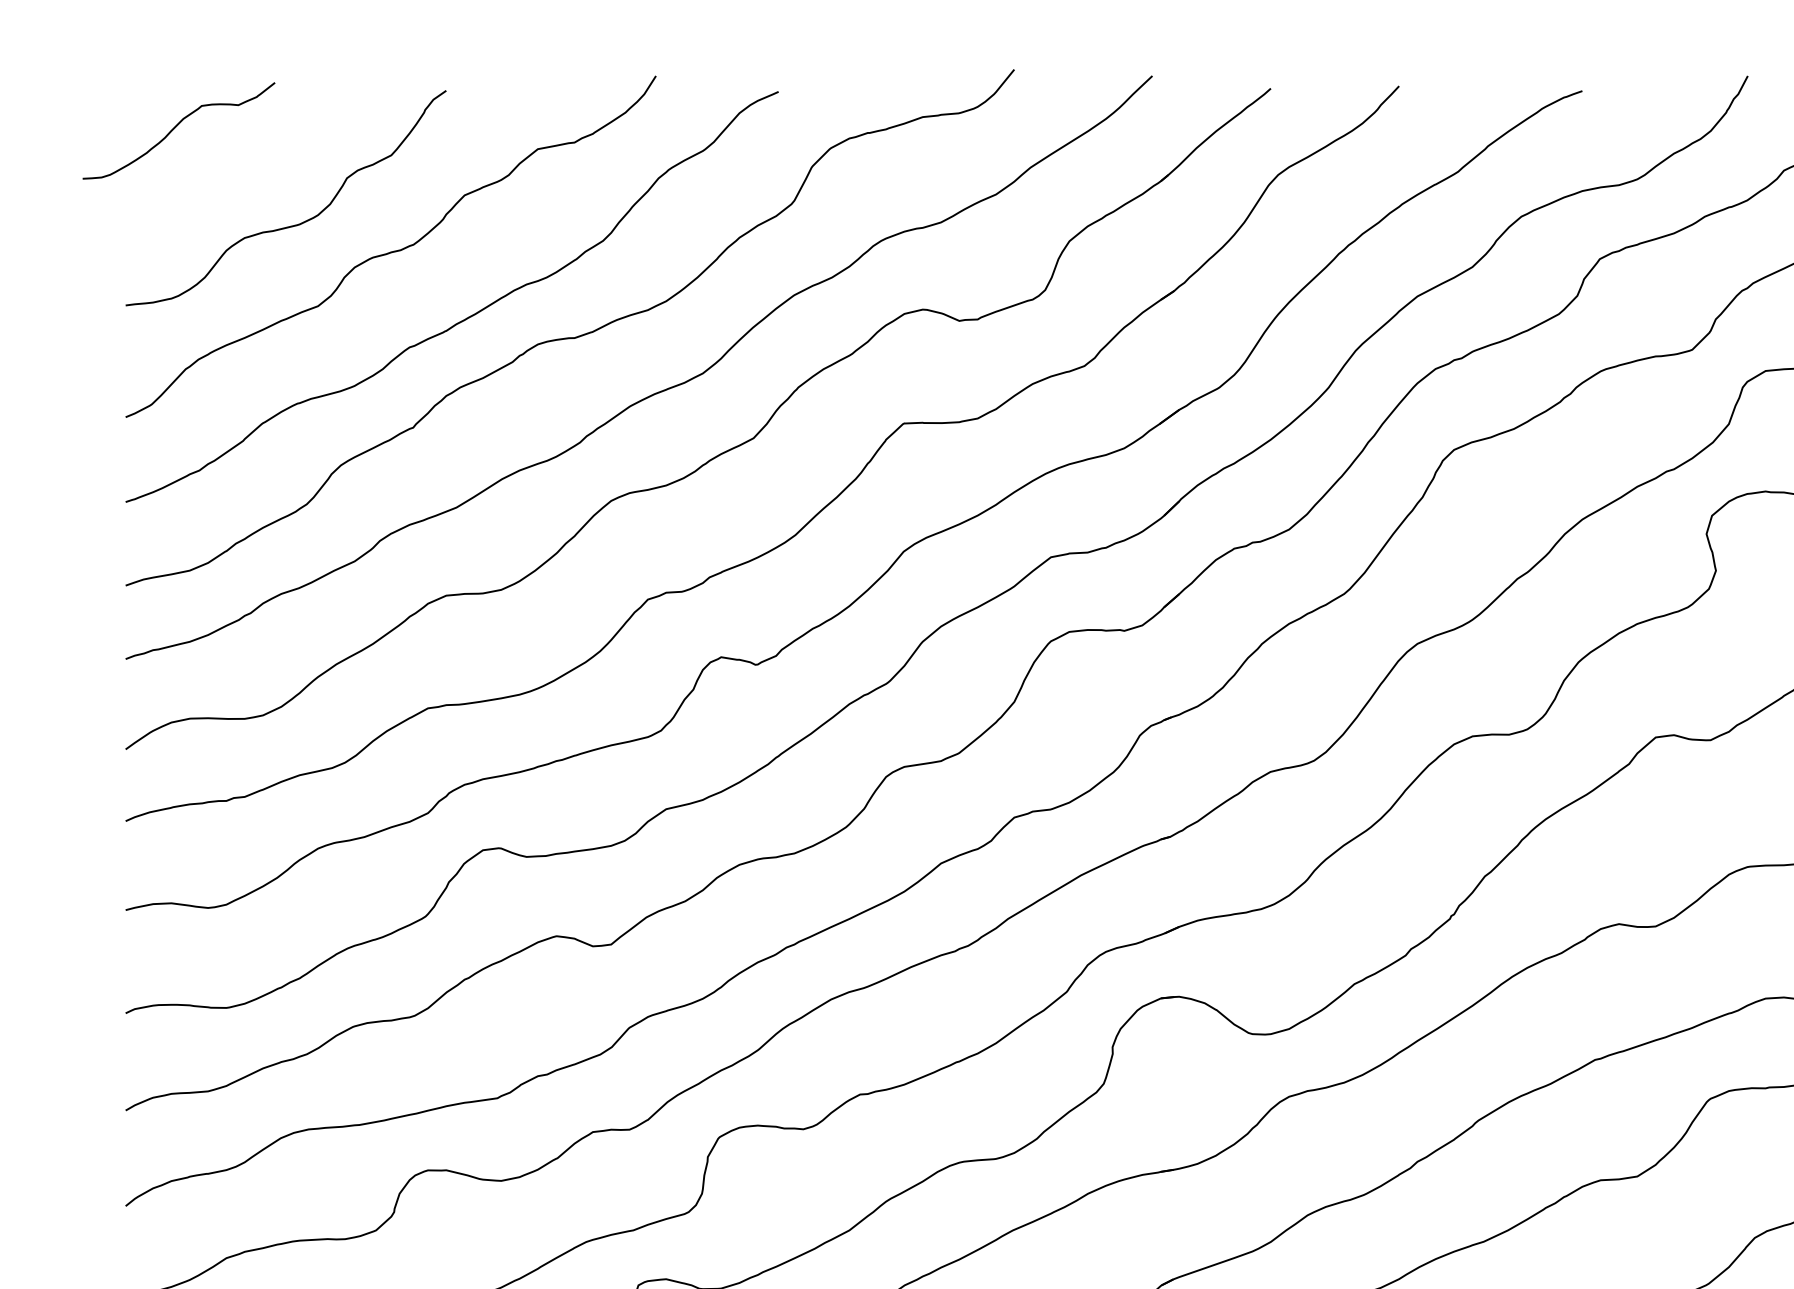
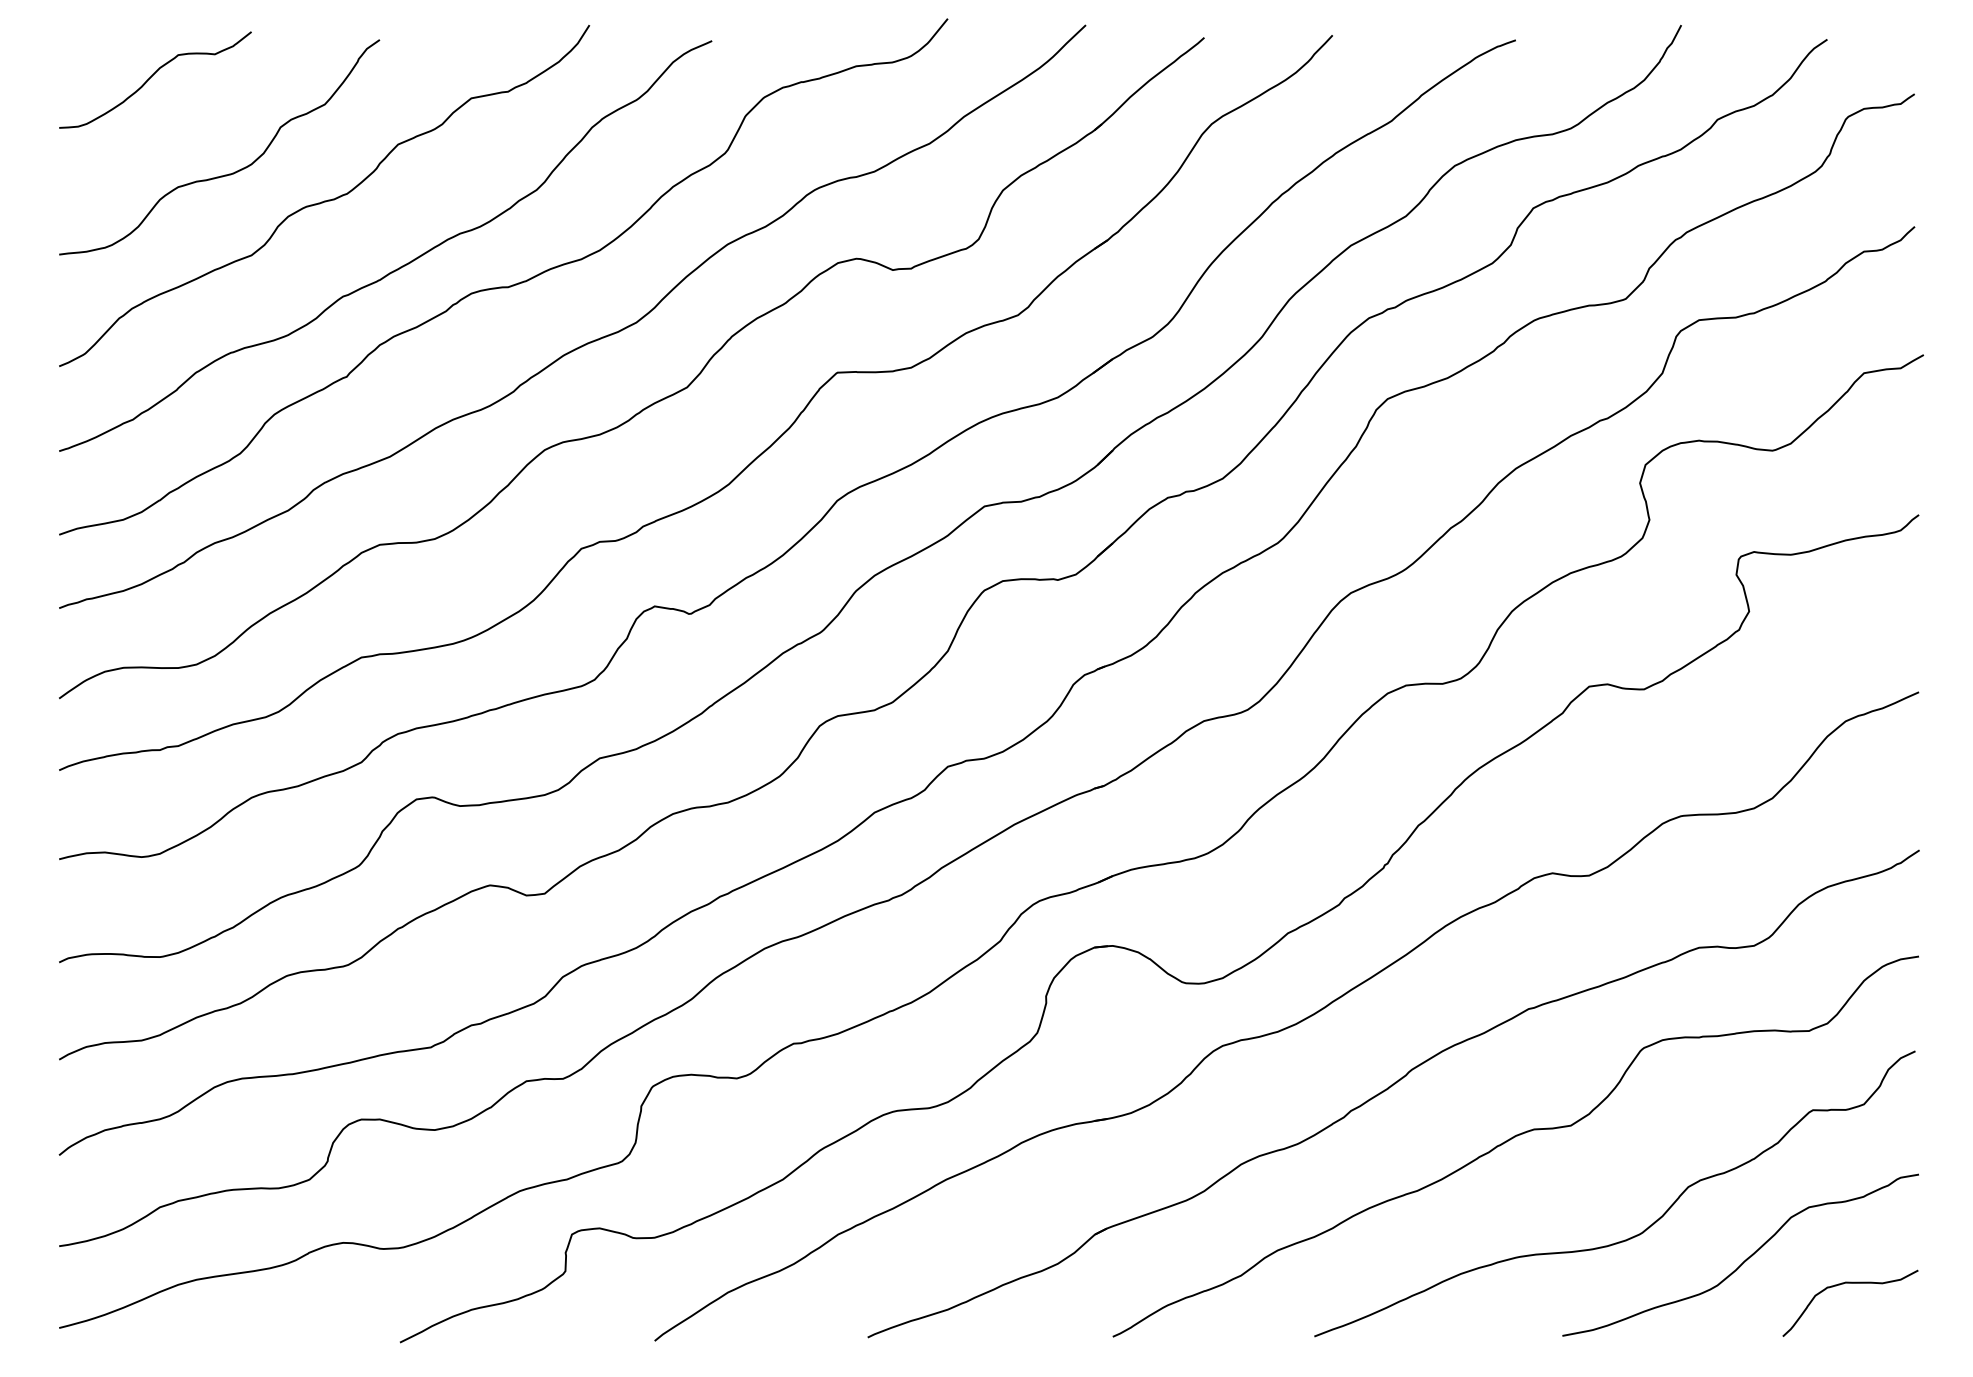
curve: (175, 127) -> (152, 76), moved

